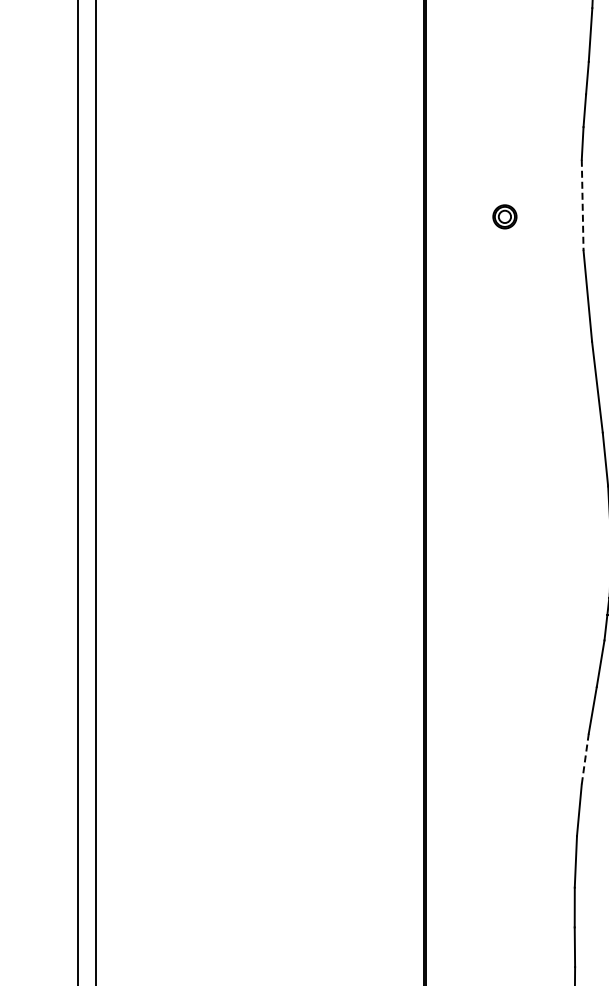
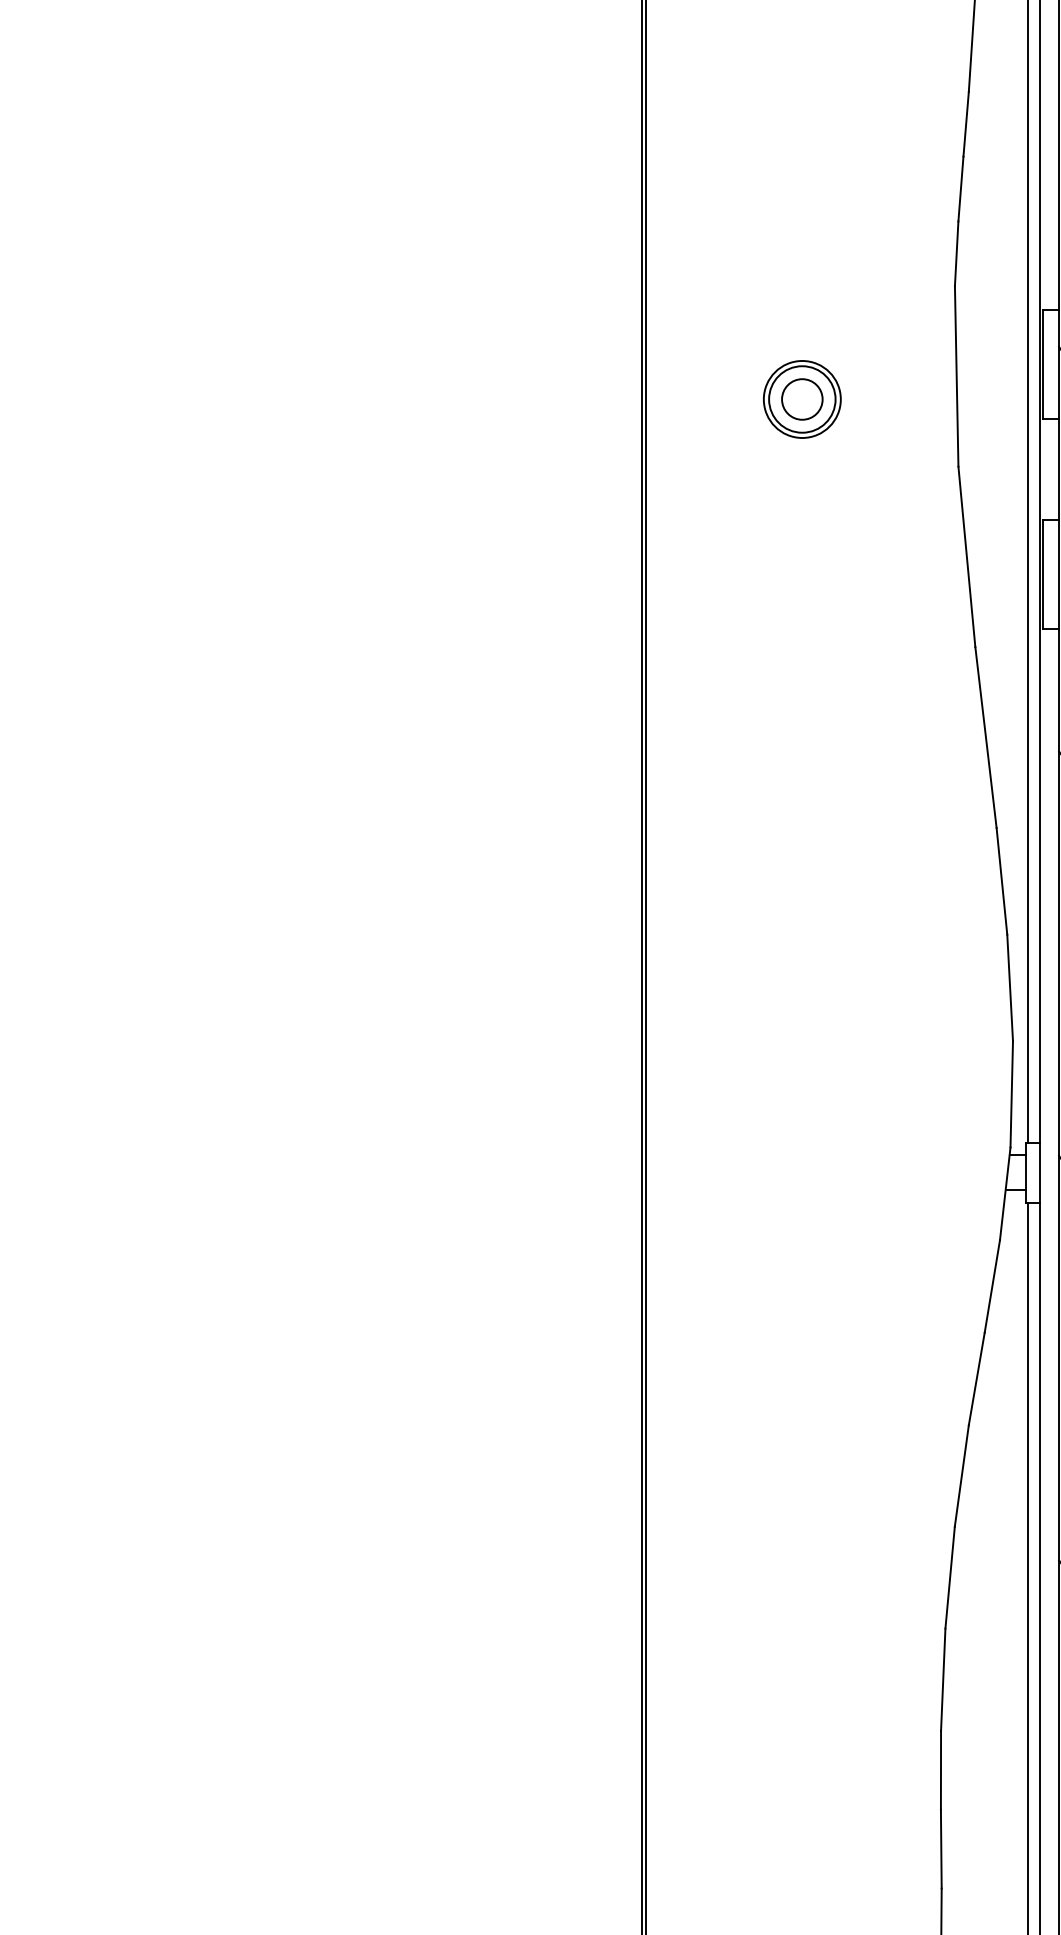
line: (582, 205) -> (956, 377), dashed -> solid
part: (504, 216) -> (801, 398), size x1.67
line: (585, 759) -> (962, 1476), dashed -> solid

